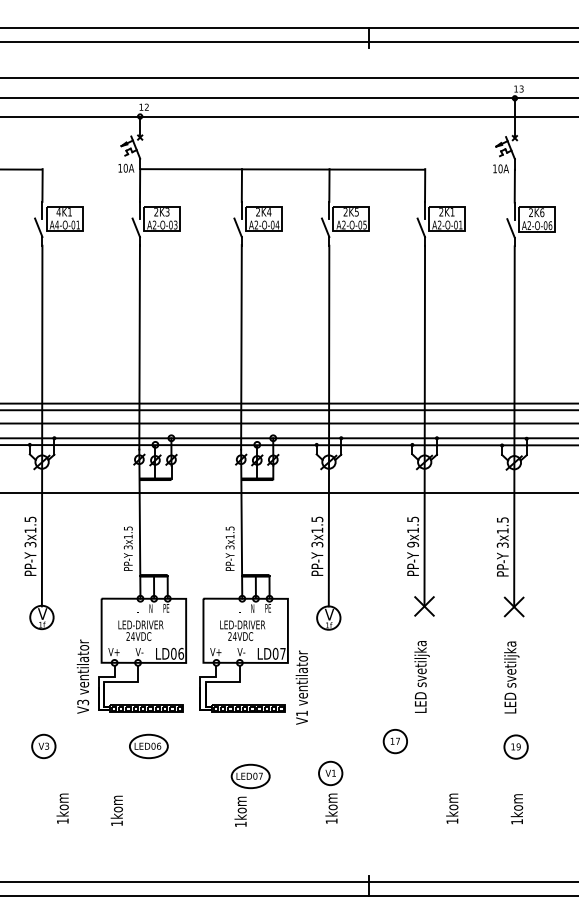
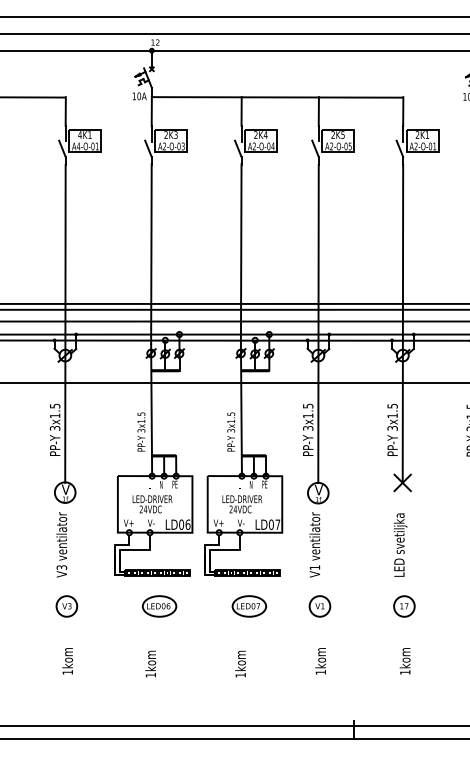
text: (412, 544) -> (392, 428), 9x1.5 -> 3x1.5
text: (82, 676) -> (61, 544), moved
text: (301, 687) -> (314, 544), moved
part: (394, 741) -> (403, 606), moved
part: (330, 773) -> (319, 606), moved
part: (250, 776) -> (249, 606), moved
text: (62, 808) -> (67, 661), moved
text: (452, 808) -> (405, 661), moved
text: (116, 810) -> (150, 663), moved

